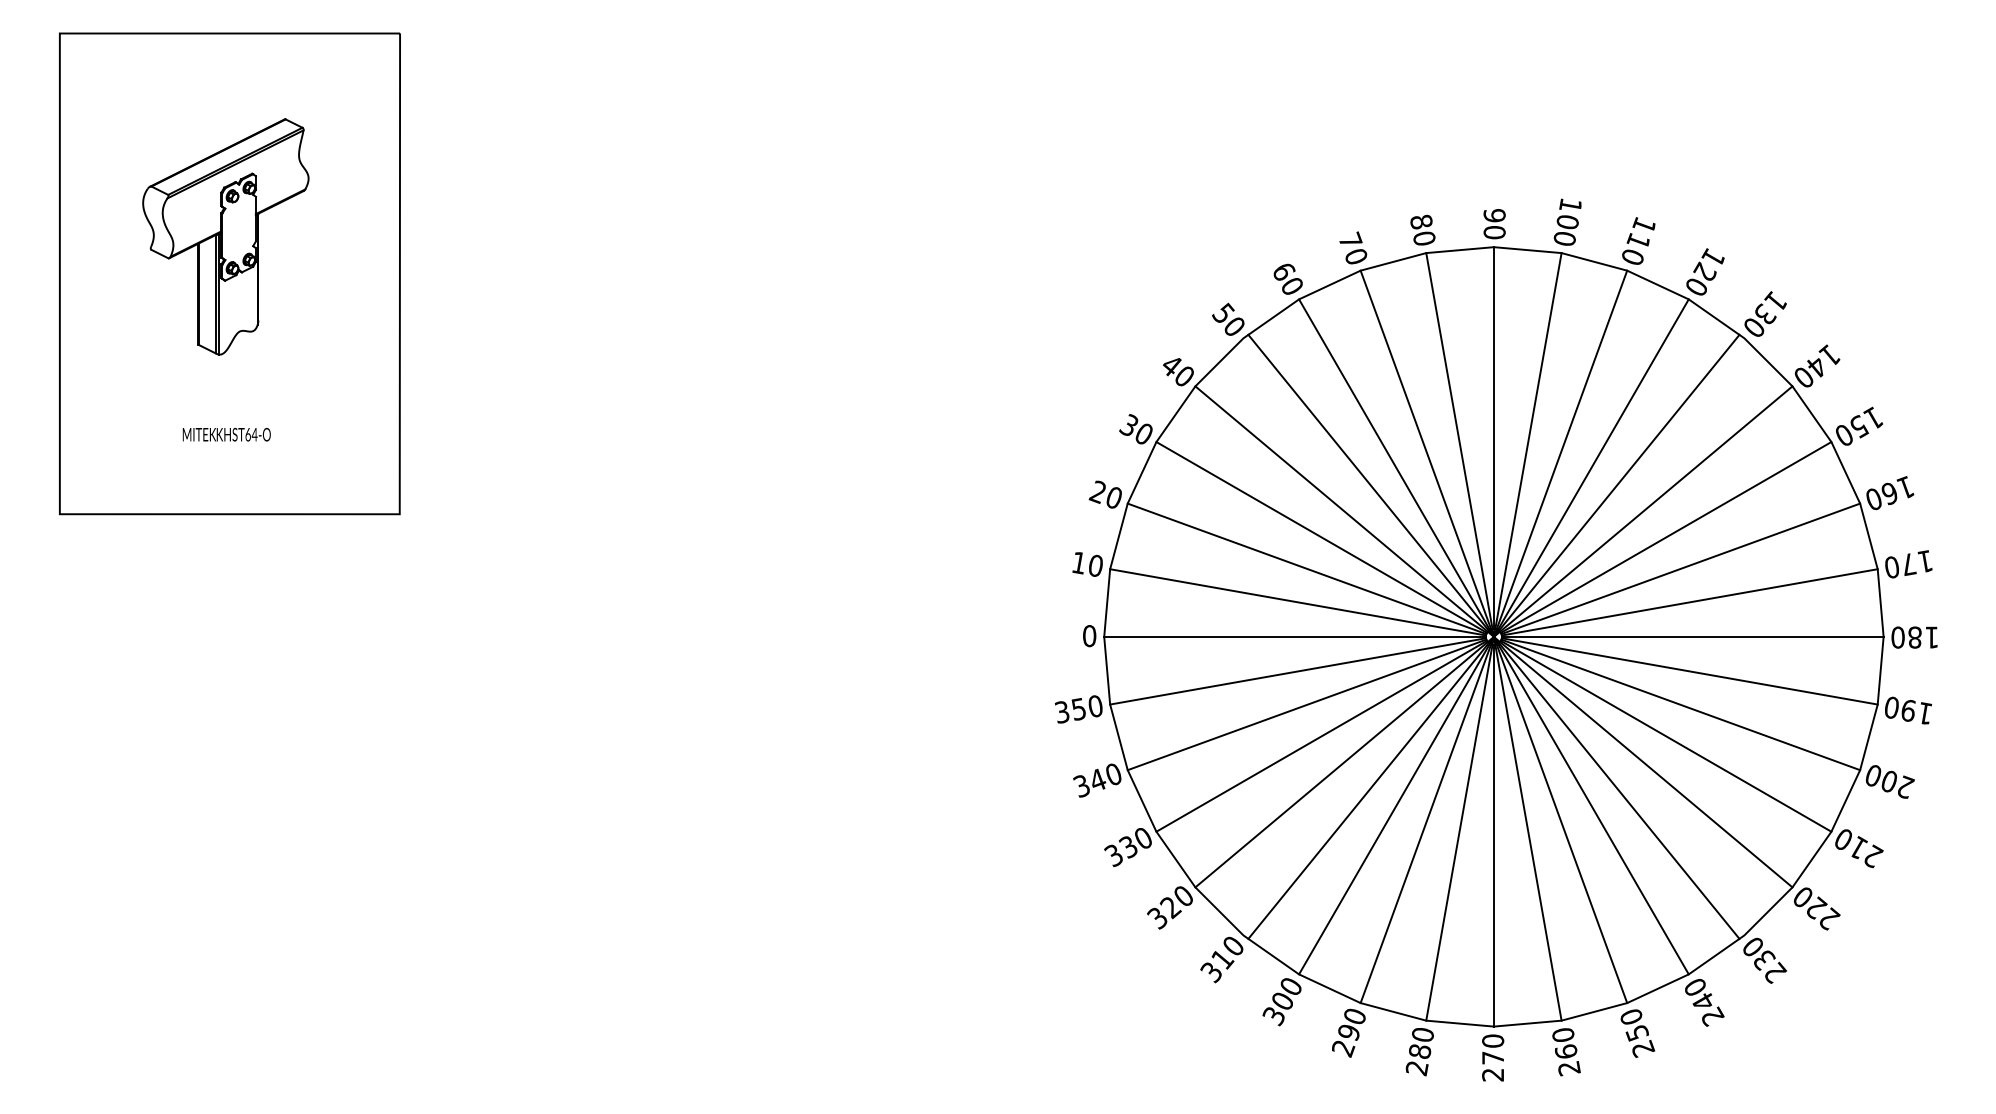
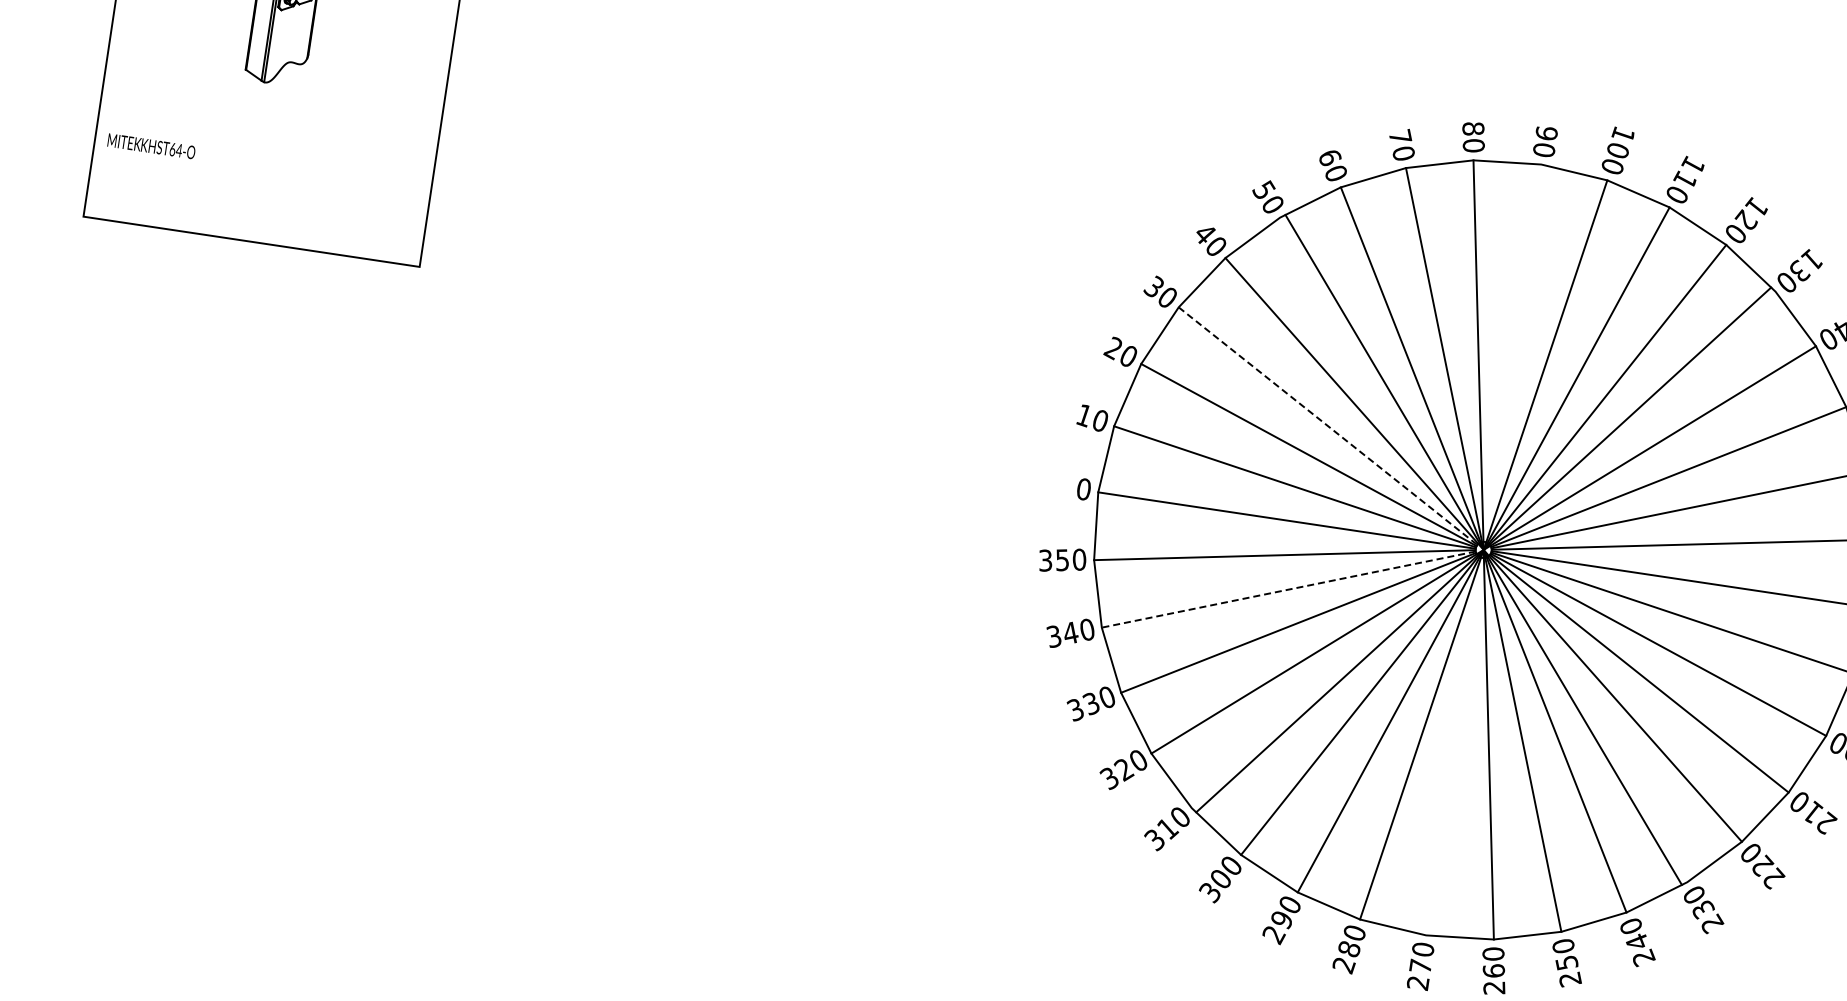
text: (226, 434) -> (151, 146), moved
line: (1493, 437) -> (1512, 352), removed
line: (1321, 537) -> (1327, 426), solid -> dashed
line: (1307, 704) -> (1289, 589), solid -> dashed
line: (1493, 835) -> (1453, 746), removed

